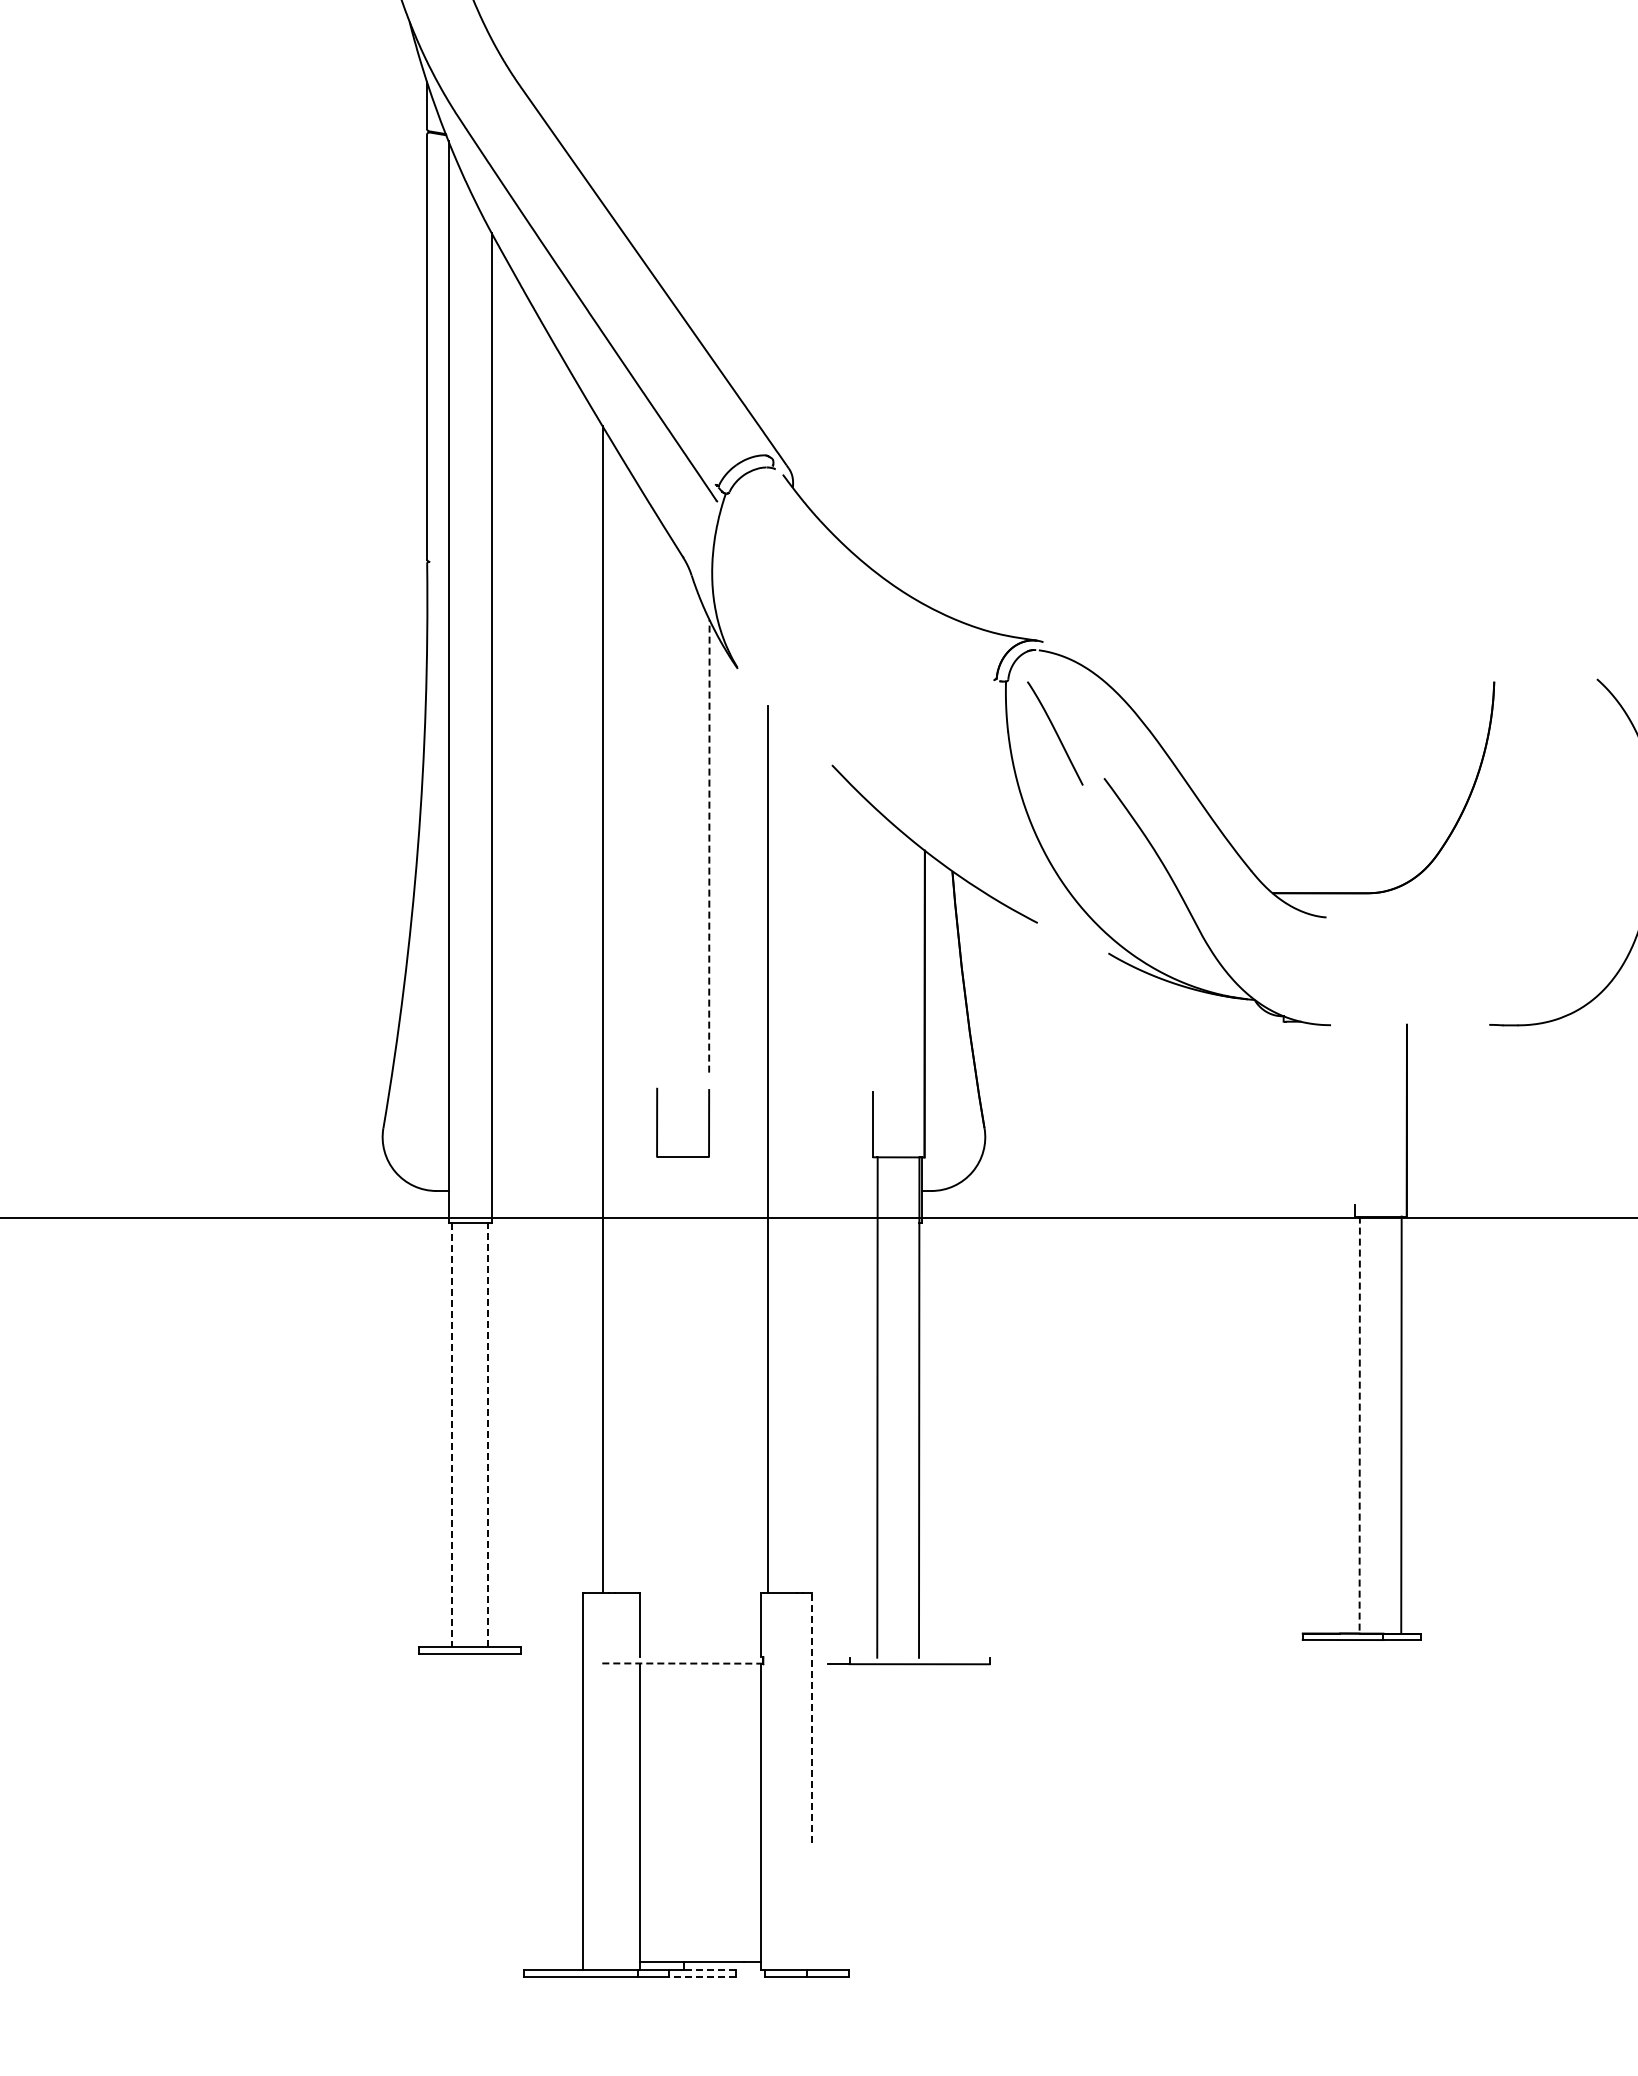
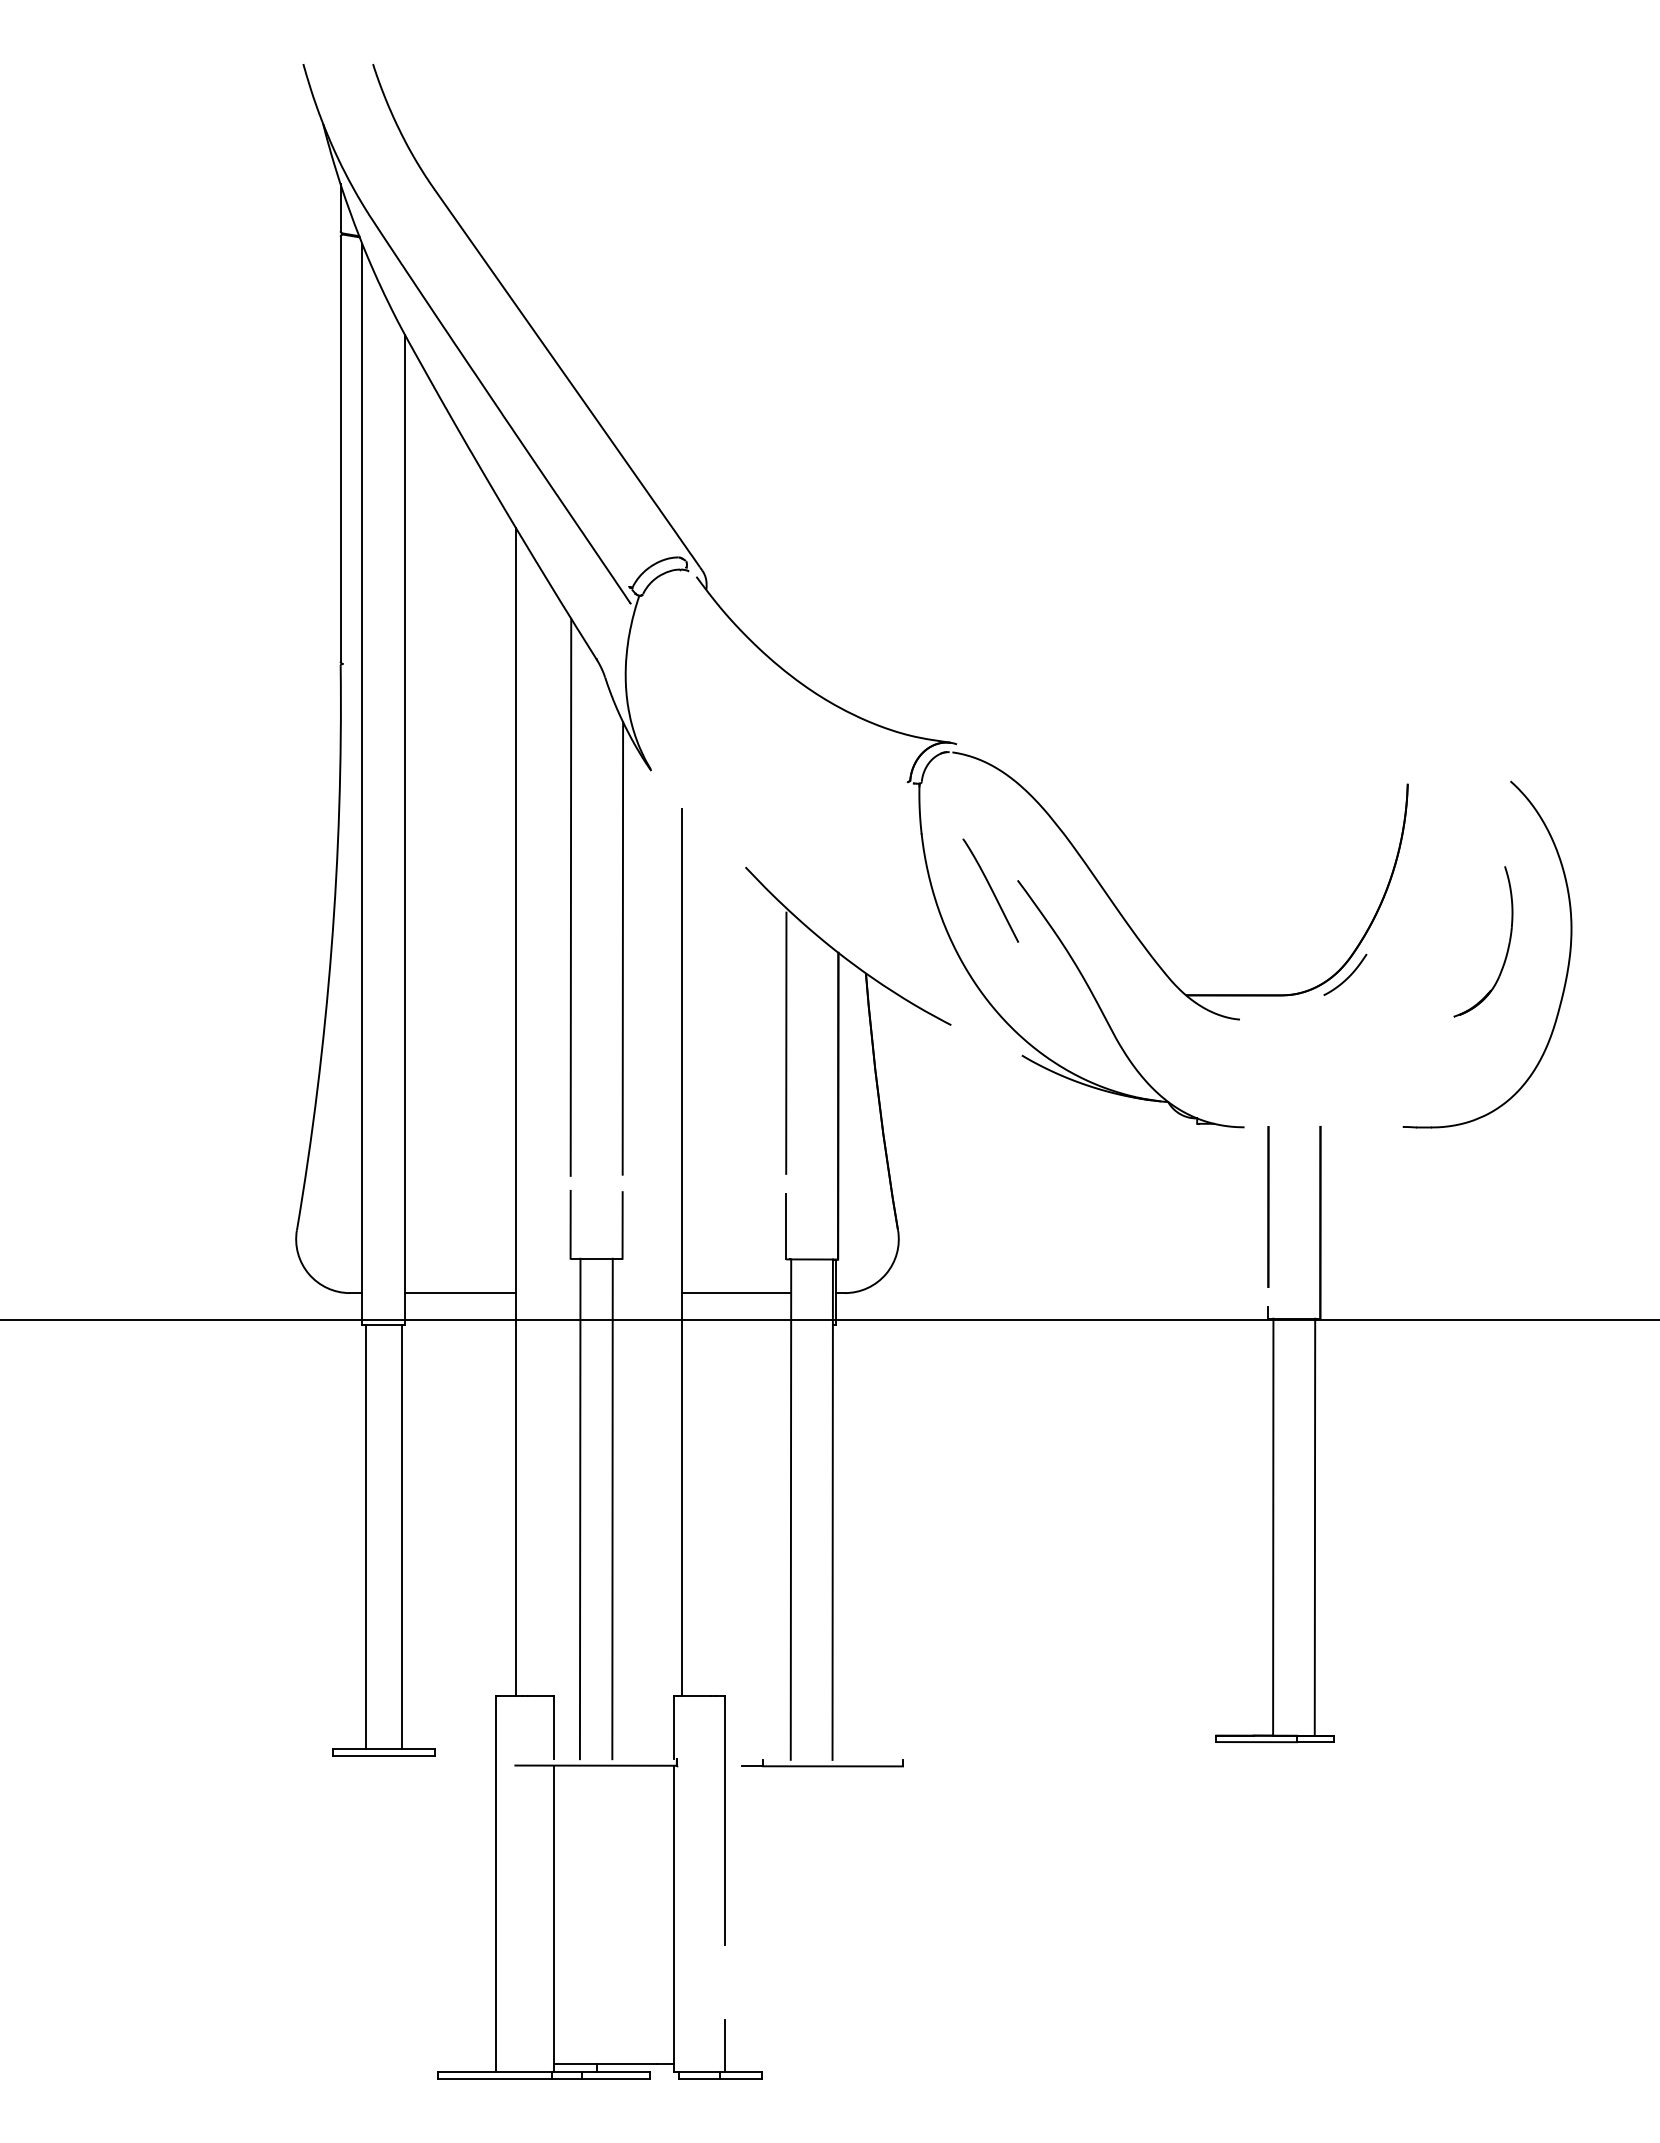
curve: (1054, 732) -> (990, 889), moved
line: (656, 794) -> (570, 896), added
line: (708, 845) -> (622, 947), dashed -> solid
part: (1593, 845) -> (1507, 947), added
curve: (1434, 874) -> (1348, 976), added
line: (872, 940) -> (786, 1042), added
line: (1354, 1104) -> (1268, 1206), added
line: (546, 1191) -> (460, 1293), added
line: (822, 1191) -> (736, 1293), added
line: (665, 1406) -> (579, 1508), added
line: (698, 1406) -> (612, 1508), added
line: (1359, 1425) -> (1273, 1527), dashed -> solid
line: (487, 1434) -> (401, 1536), dashed -> solid
line: (451, 1435) -> (365, 1537), dashed -> solid
line: (682, 1663) -> (596, 1765), dashed -> solid
line: (811, 1718) -> (725, 1820), dashed -> solid
line: (811, 1944) -> (725, 2046), added
line: (709, 1970) -> (623, 2072), dashed -> solid
line: (701, 1976) -> (615, 2078), dashed -> solid

